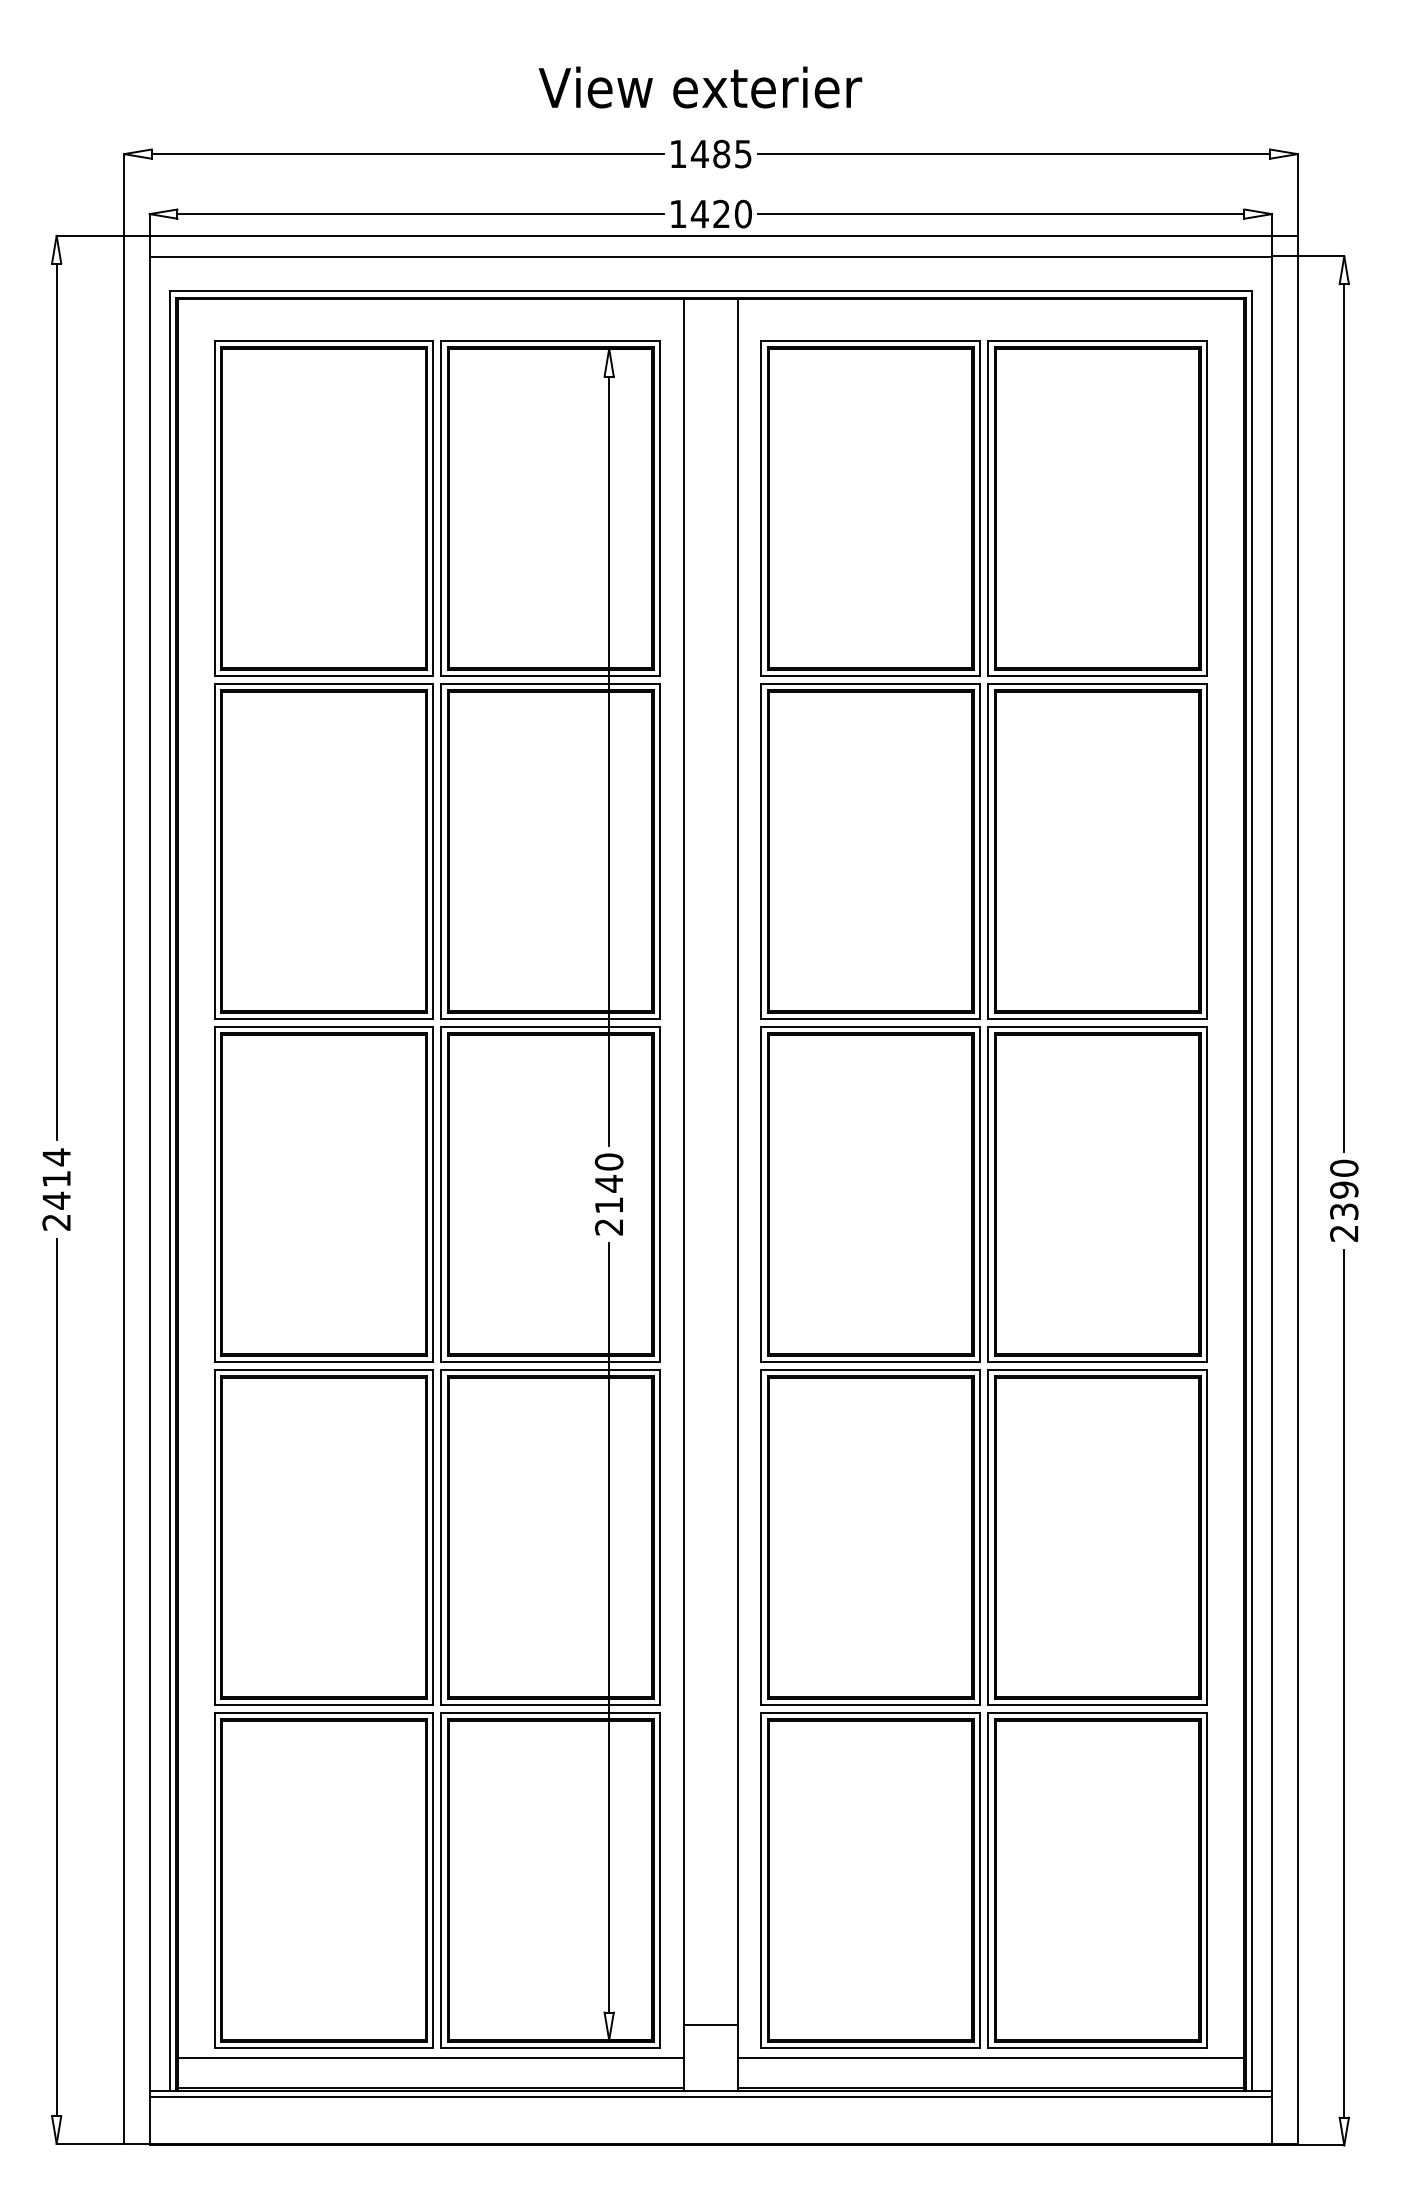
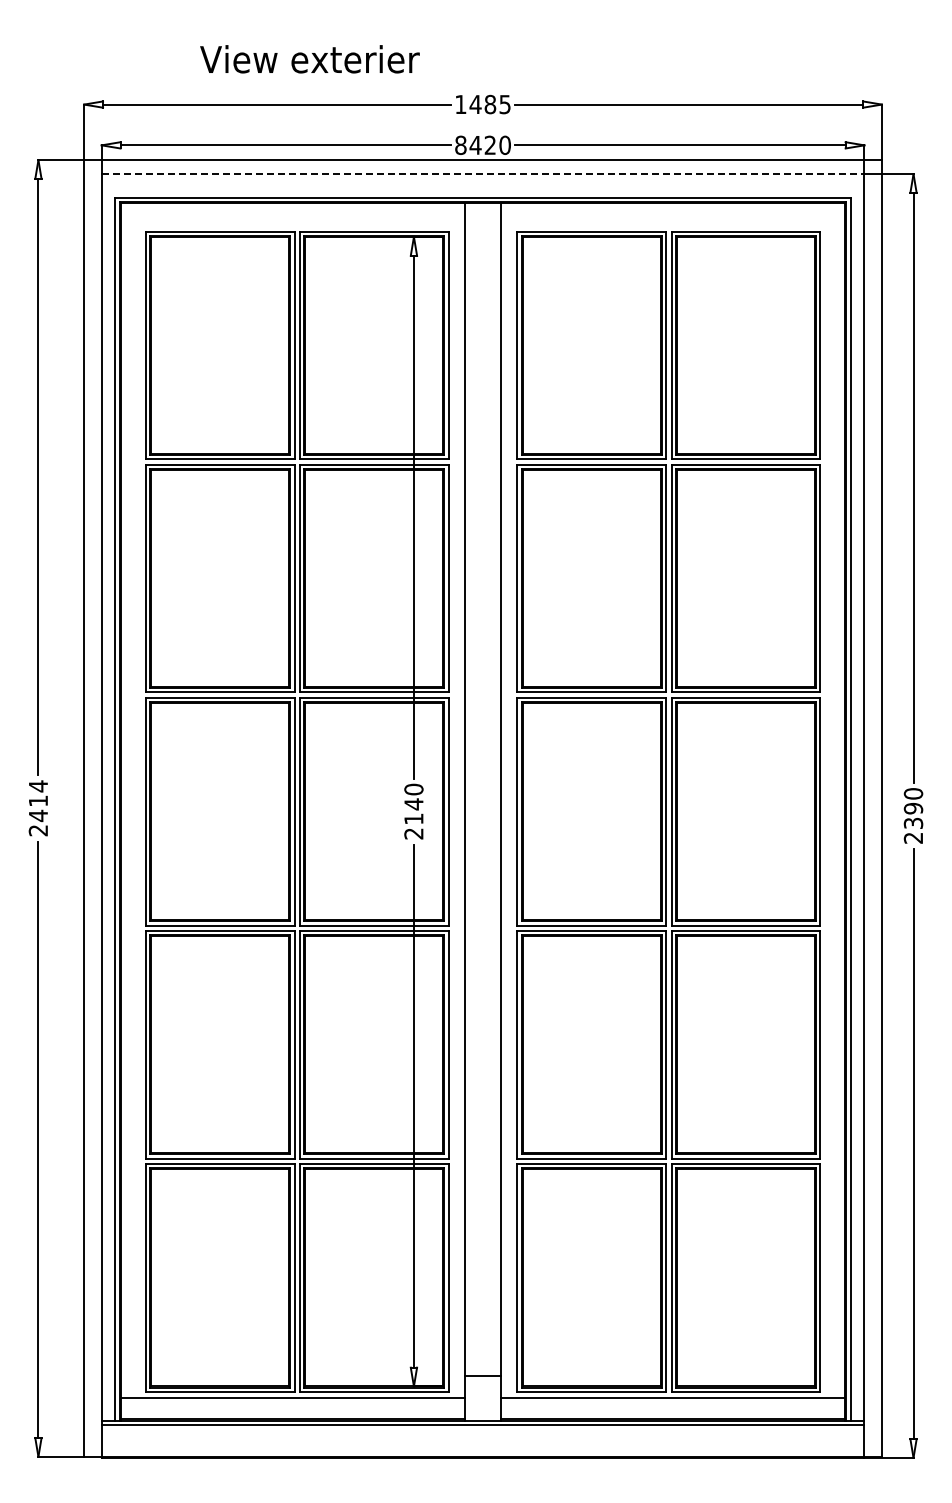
text: (699, 87) -> (309, 59), moved
text: (677, 212) -> (460, 144), 1420 -> 8420
line: (711, 257) -> (483, 174), solid -> dashed

